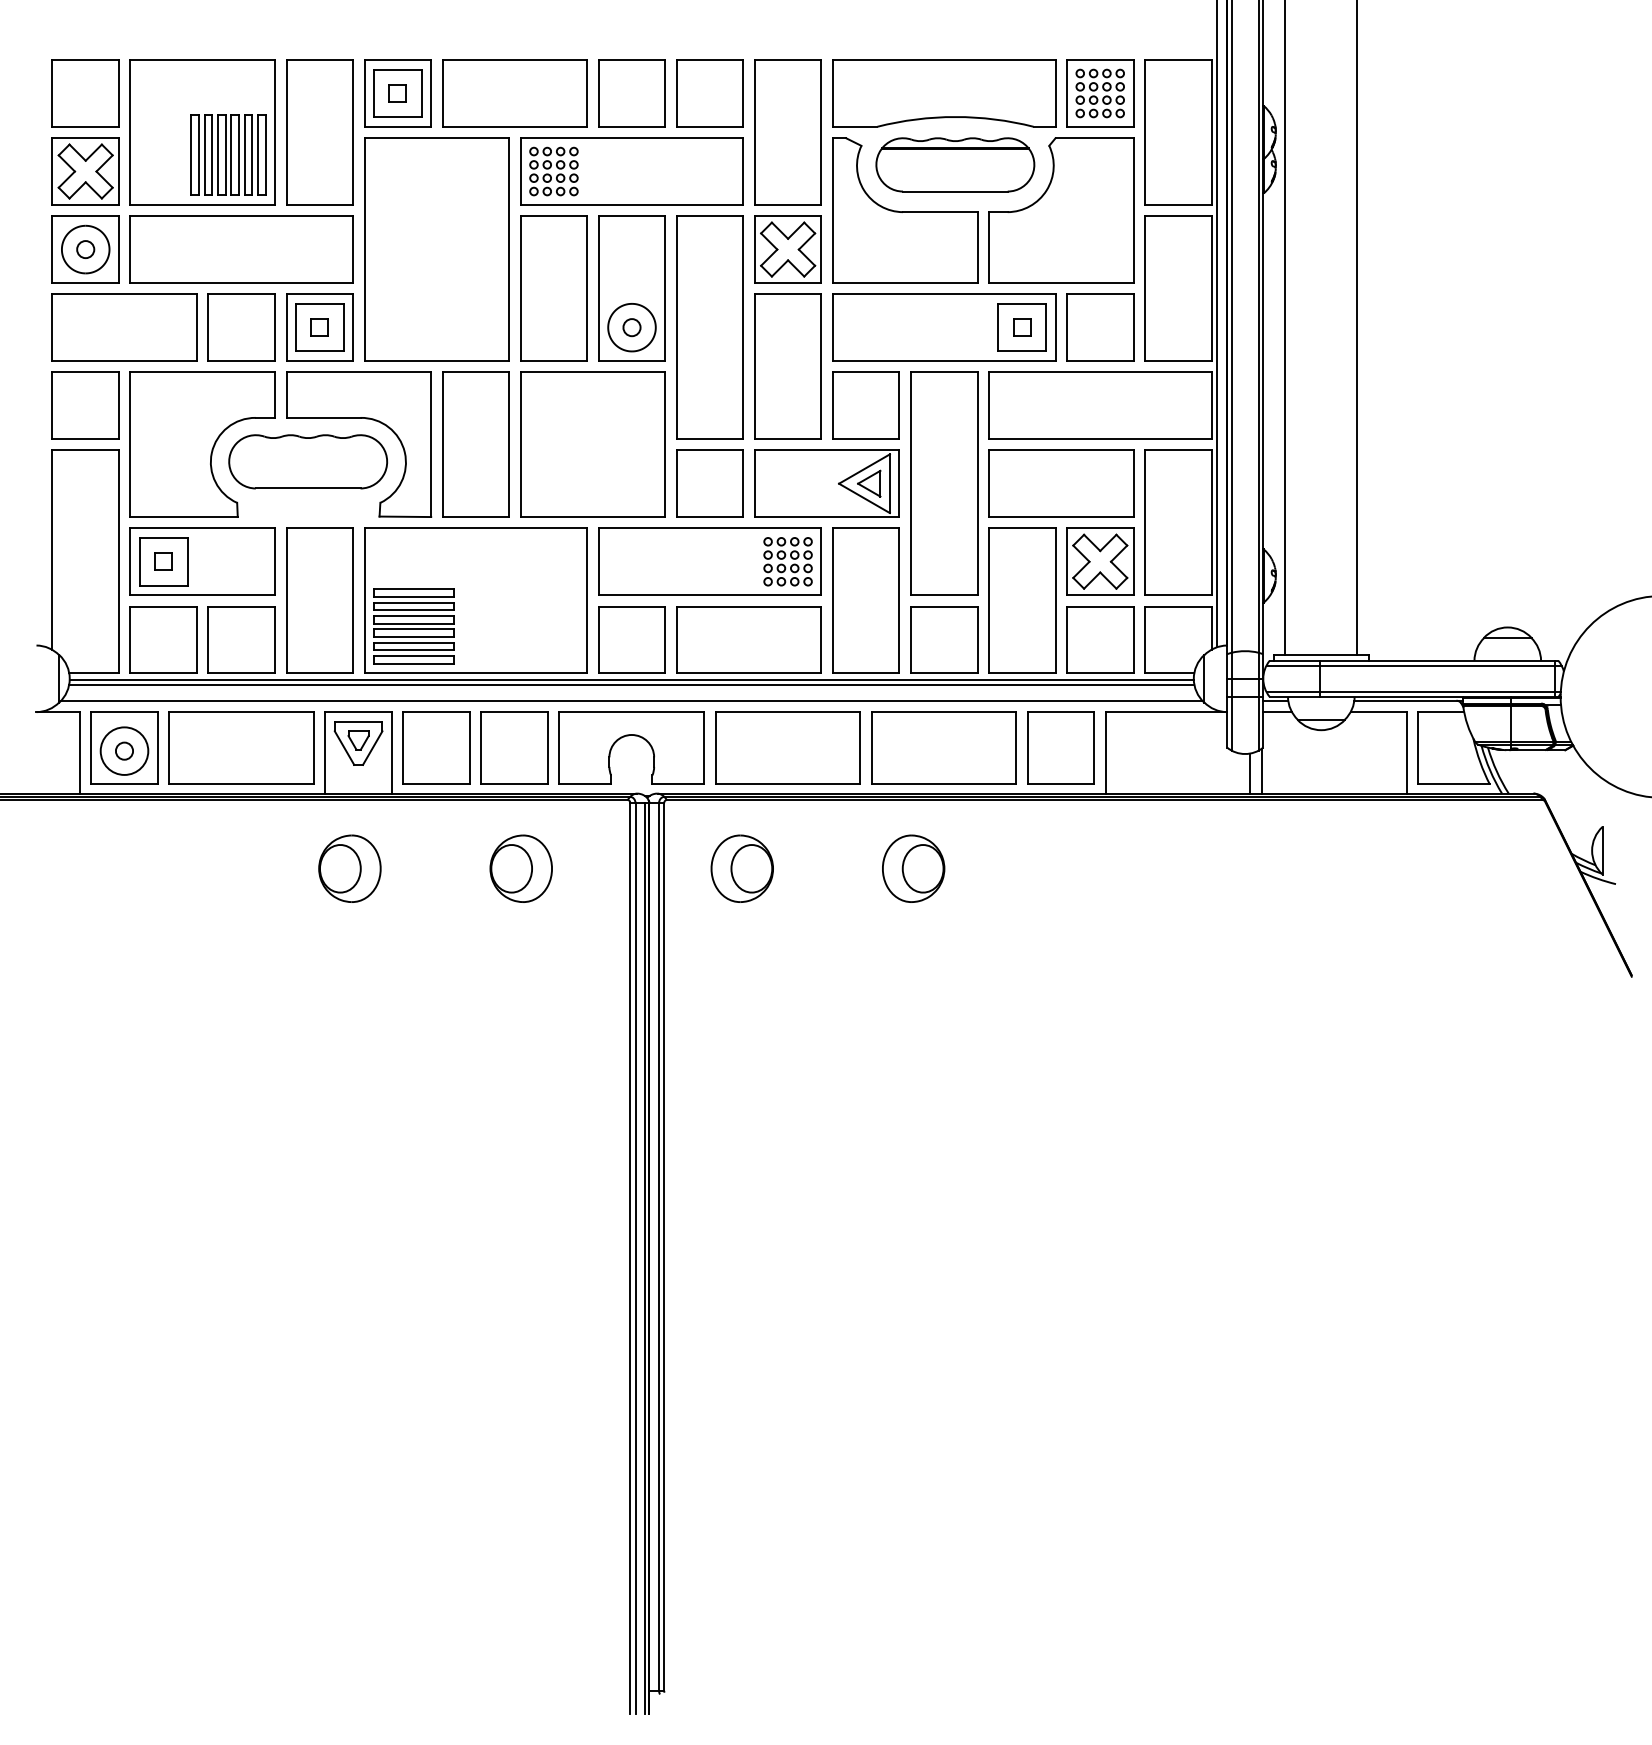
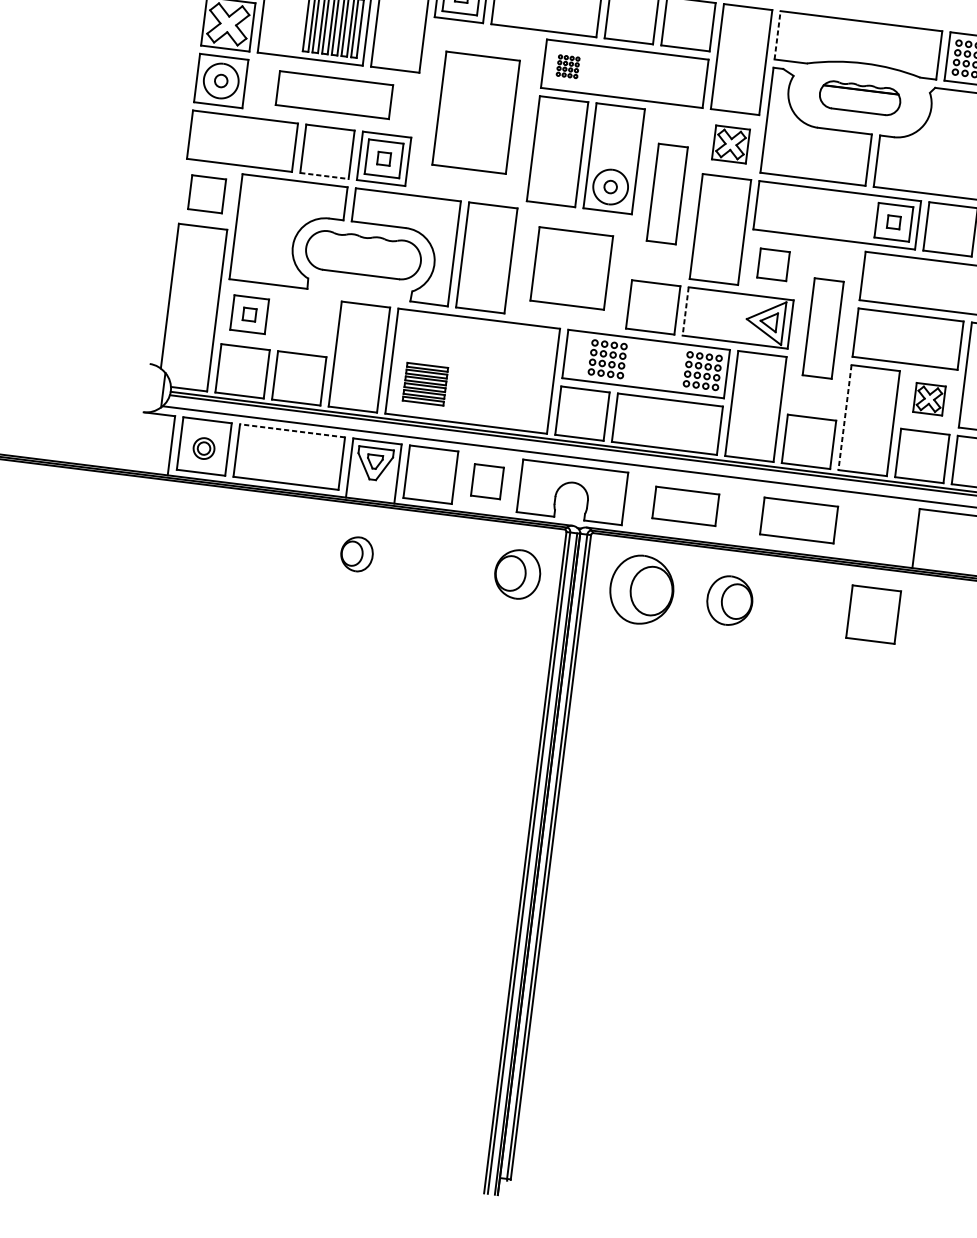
line: (832, 93) -> (777, 35), solid -> dashed
part: (955, 164) -> (860, 97), size x0.7
part: (553, 171) -> (567, 66), size x0.6
part: (241, 249) -> (334, 95), size x0.7
part: (436, 249) -> (475, 112), size x0.7
part: (787, 249) -> (730, 144), size x0.7
part: (709, 327) -> (666, 193), size x0.6
line: (242, 360) -> (325, 175), solid -> dashed
part: (85, 405) -> (206, 194), size x0.7
part: (865, 405) -> (773, 264), size x0.6
part: (592, 444) -> (571, 268), size x0.7
part: (944, 483) -> (823, 328), size x0.6
line: (754, 484) -> (685, 311), solid -> dashed
part: (202, 561) -> (277, 317), removed
part: (656, 561) -> (607, 359), added
part: (1100, 561) -> (929, 399), size x0.6
line: (988, 601) -> (844, 418), solid -> dashed
part: (413, 626) -> (425, 384), size x0.7
line: (241, 712) -> (292, 431), solid -> dashed
part: (514, 747) -> (487, 481), size x0.6
part: (787, 747) -> (685, 505), size x0.6
part: (943, 747) -> (798, 519), size x0.7
part: (1060, 747) -> (873, 614), moved
circle: (124, 750) -> (204, 448), size x0.6
part: (349, 868) -> (356, 554), size x0.7
part: (520, 868) -> (517, 574), moved
part: (741, 868) -> (641, 589), size x1.4
part: (913, 868) -> (729, 600), moved

